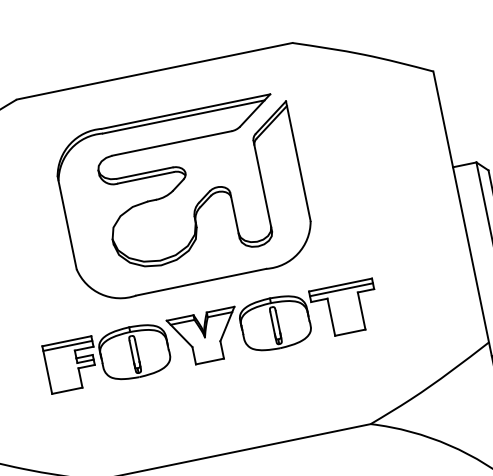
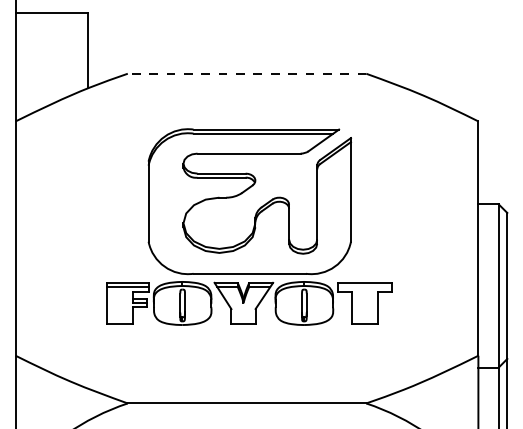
line: (153, 71) -> (246, 73), solid -> dashed
part: (174, 190) -> (243, 193), moved
line: (340, 289) -> (364, 286), removed

